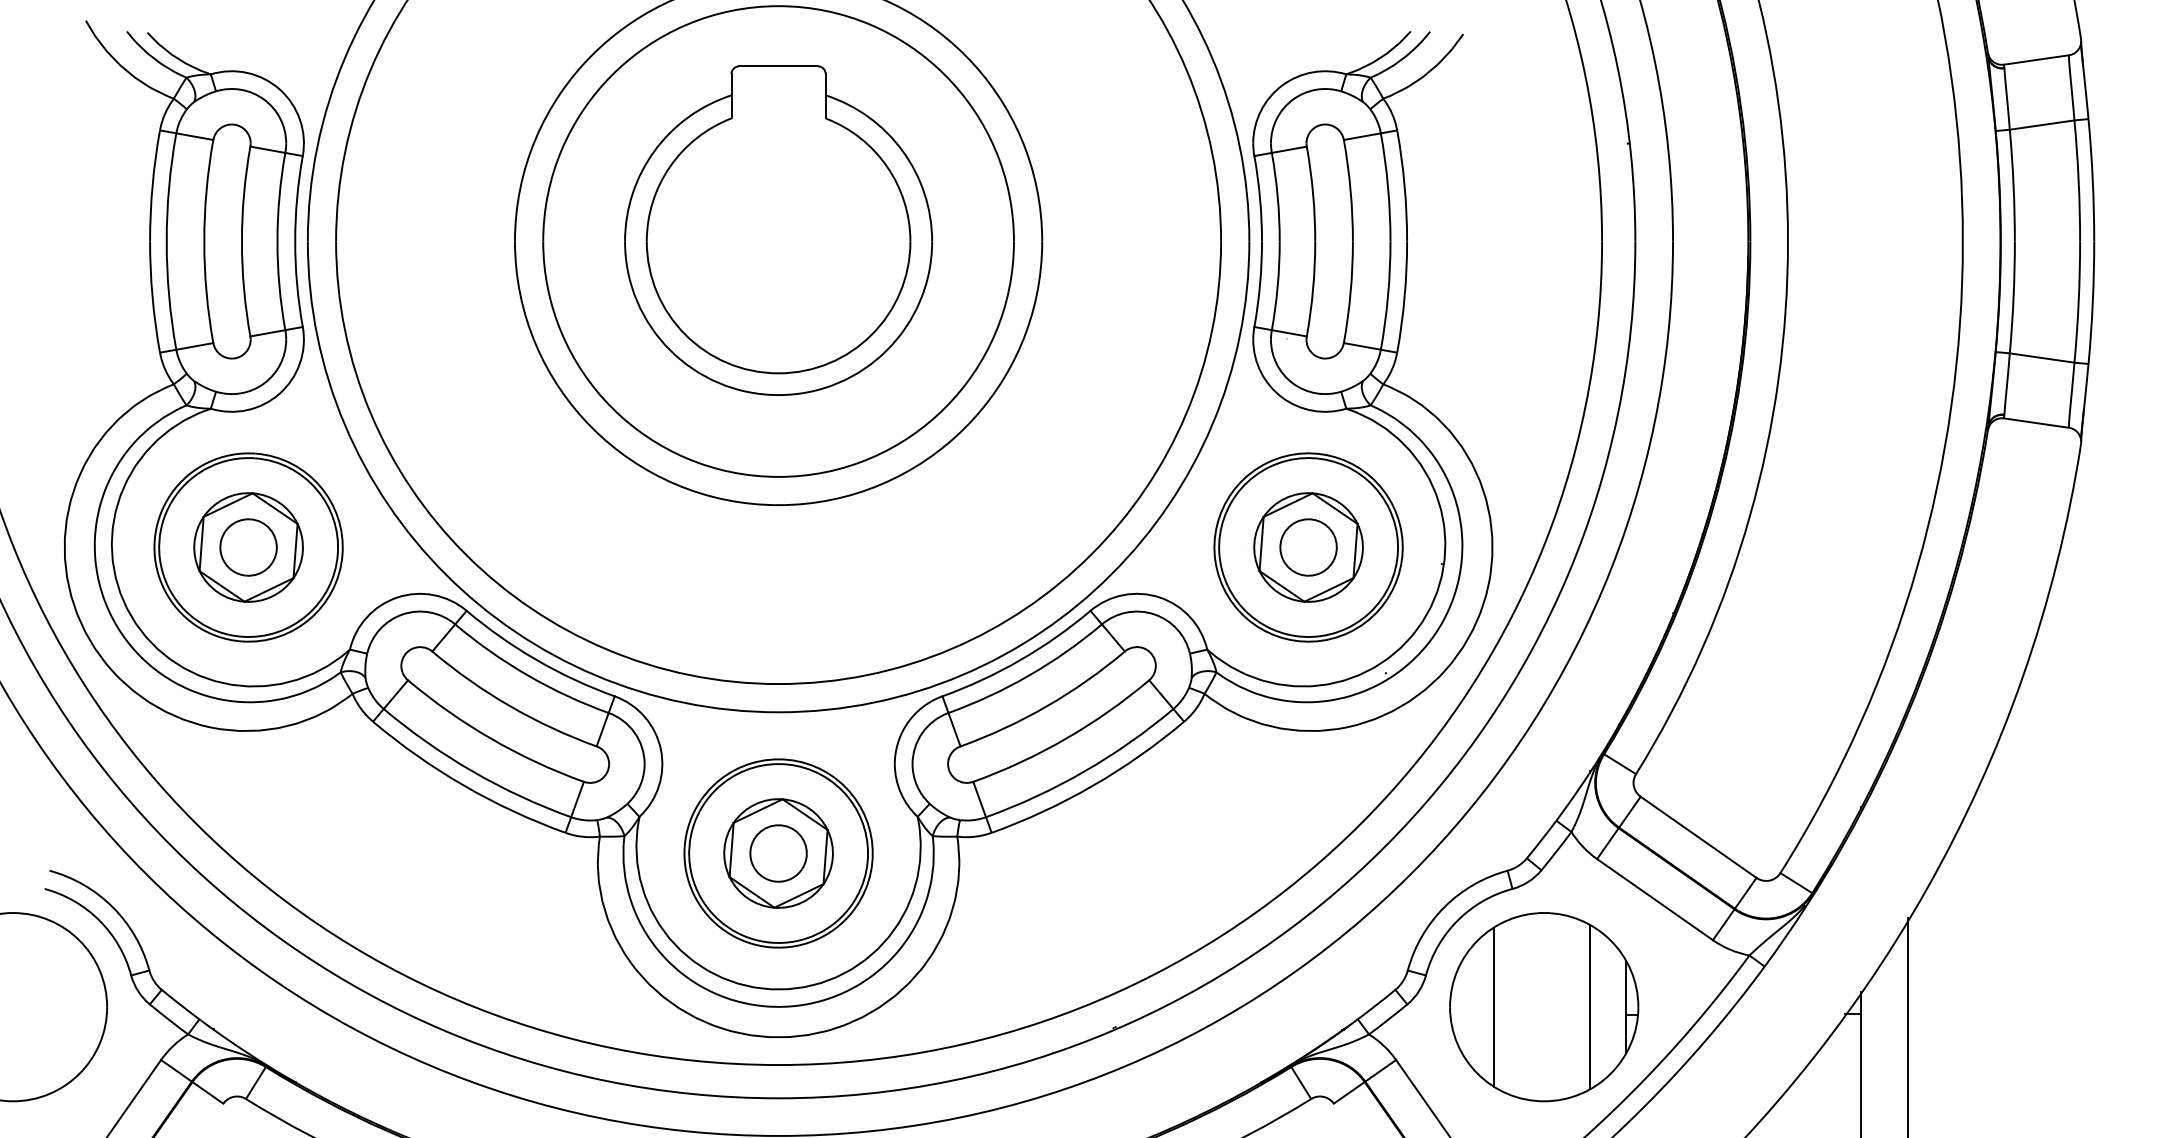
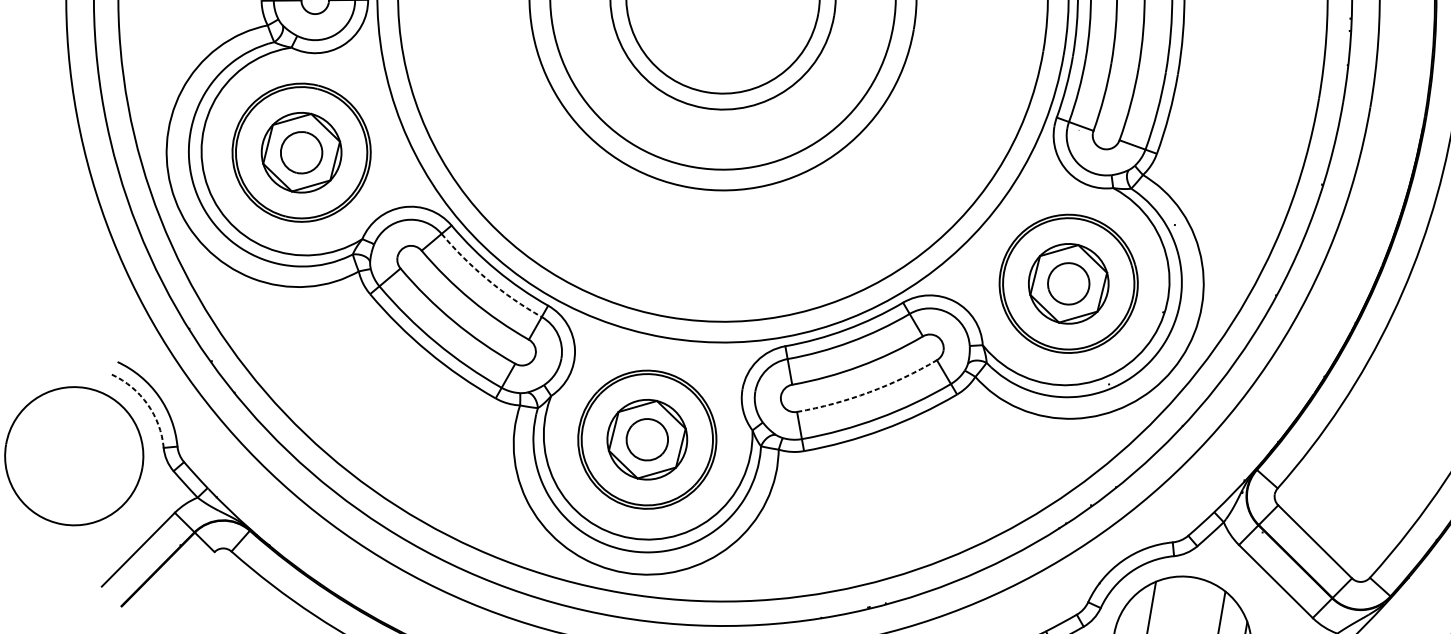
arc: (528, 675) -> (488, 279), solid -> dashed
arc: (1065, 738) -> (869, 392), solid -> dashed
arc: (99, 920) -> (147, 404), solid -> dashed

